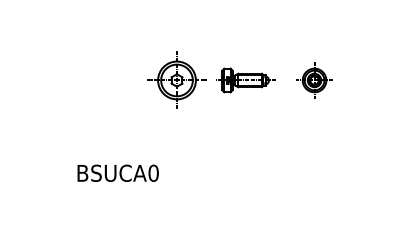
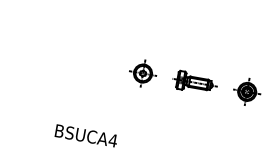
part: (176, 80) -> (142, 73), size x0.62
text: (153, 172) -> (113, 140), BSUCA0 -> BSUCA4

